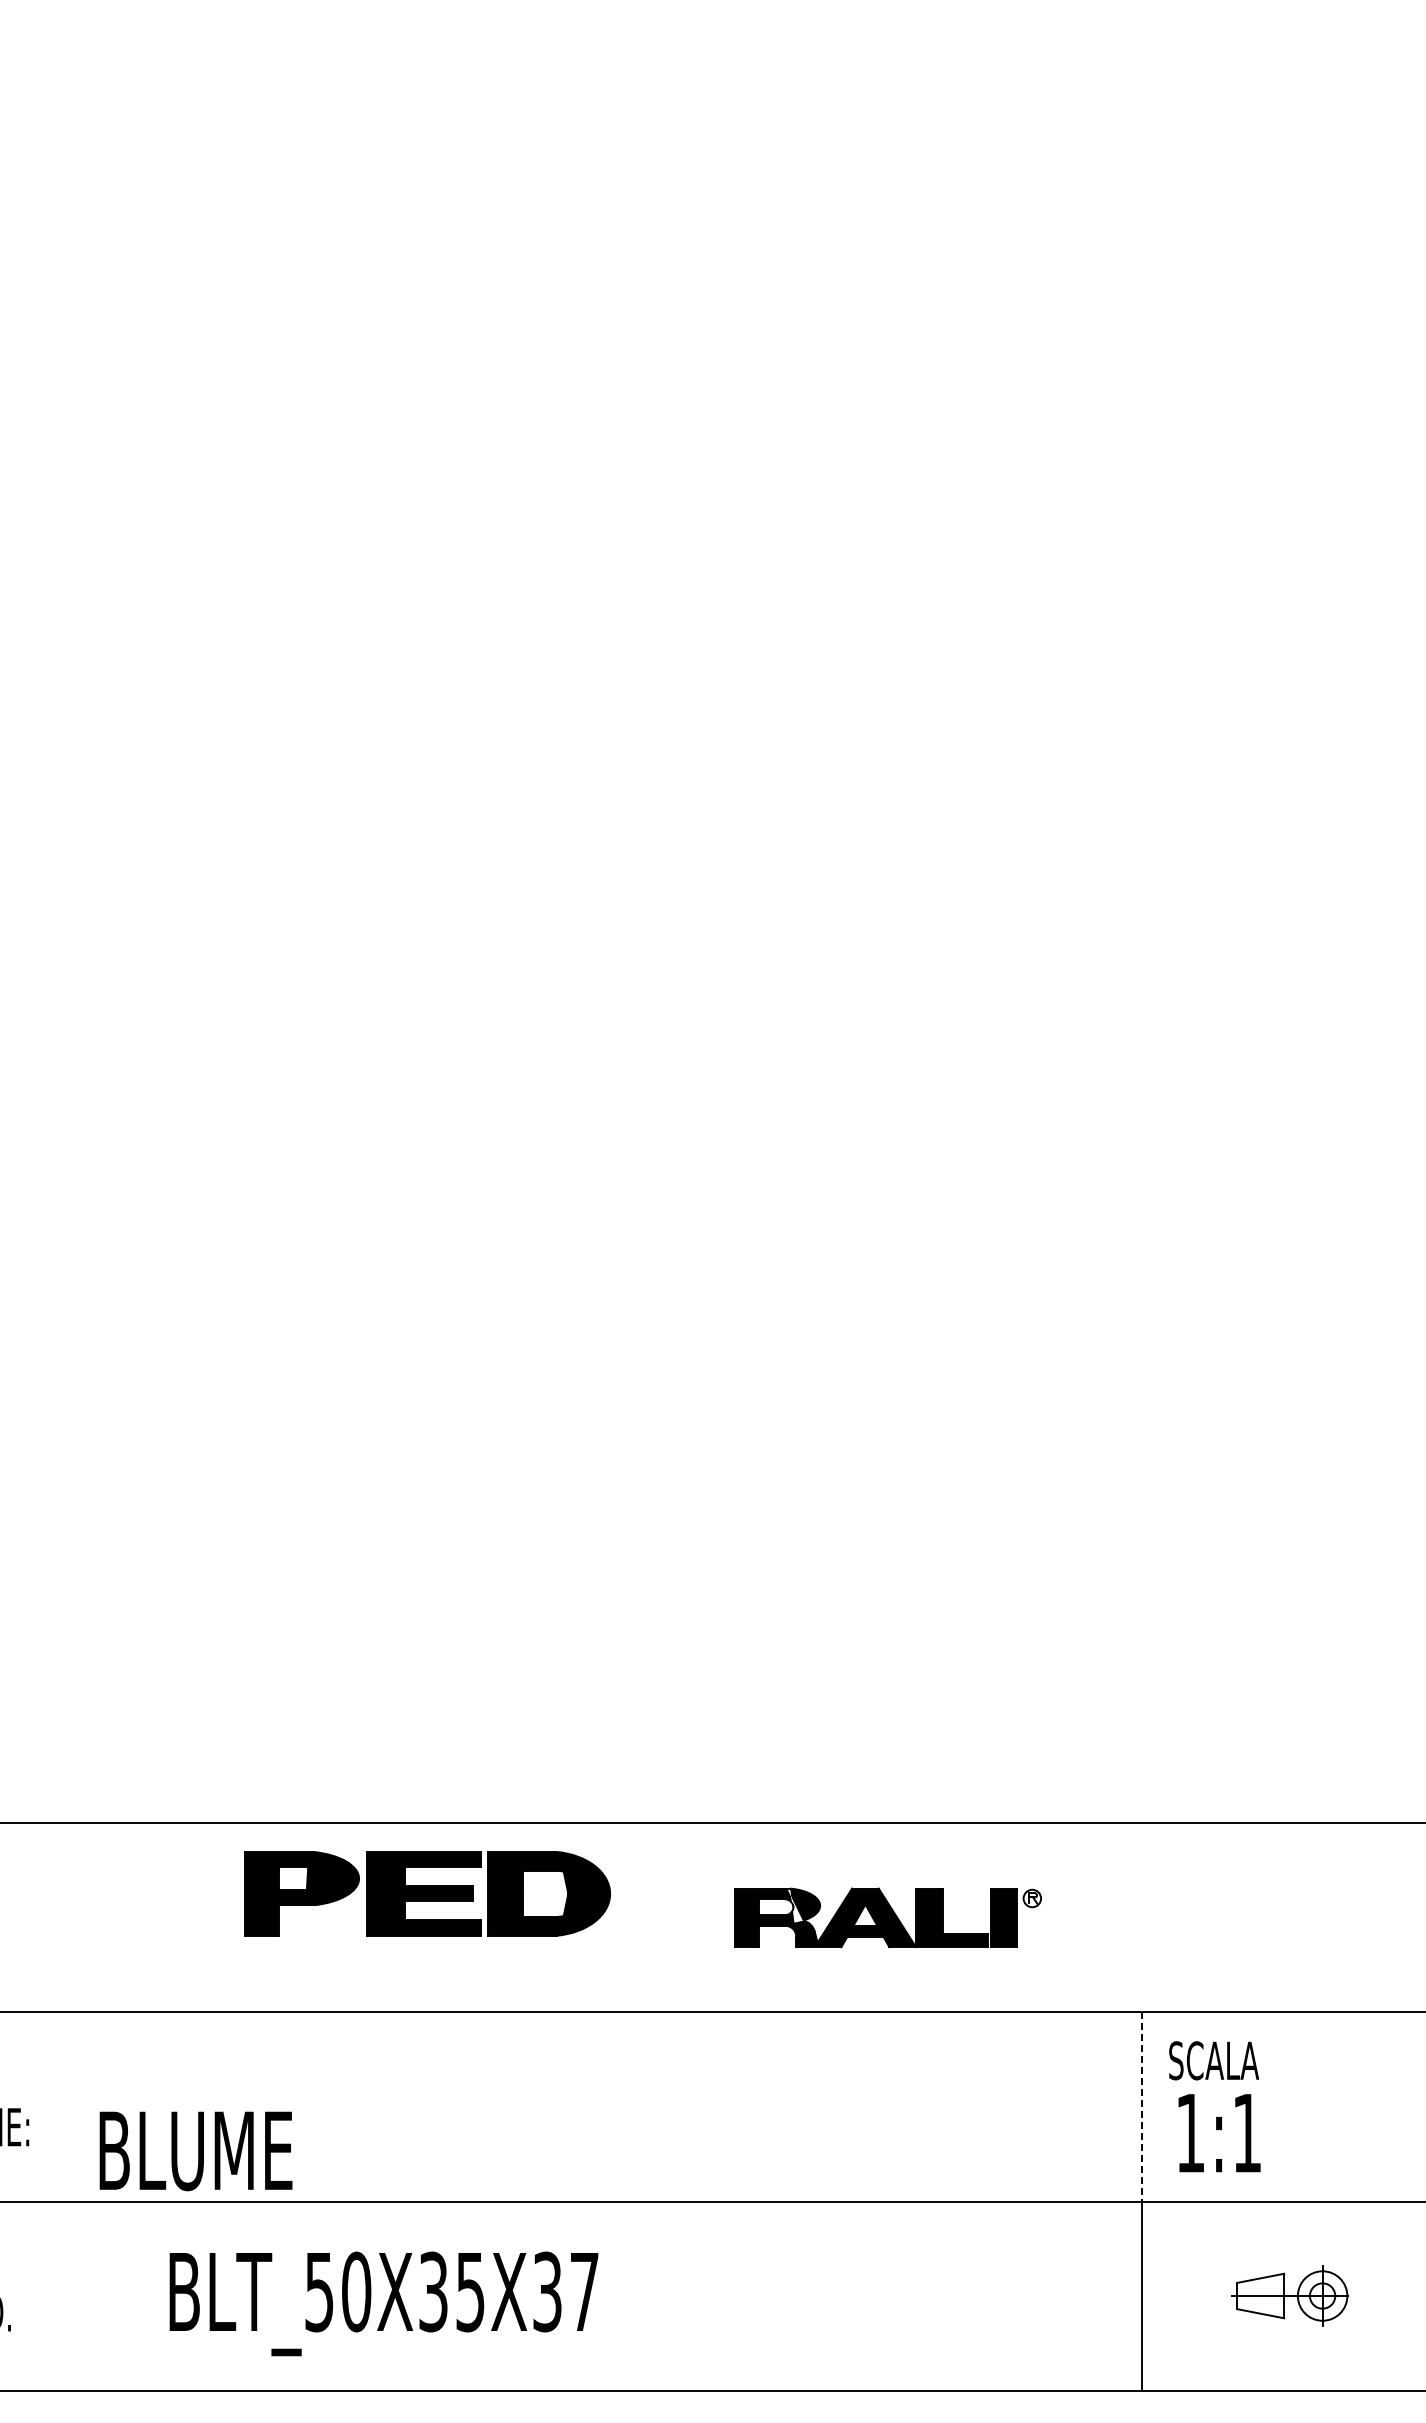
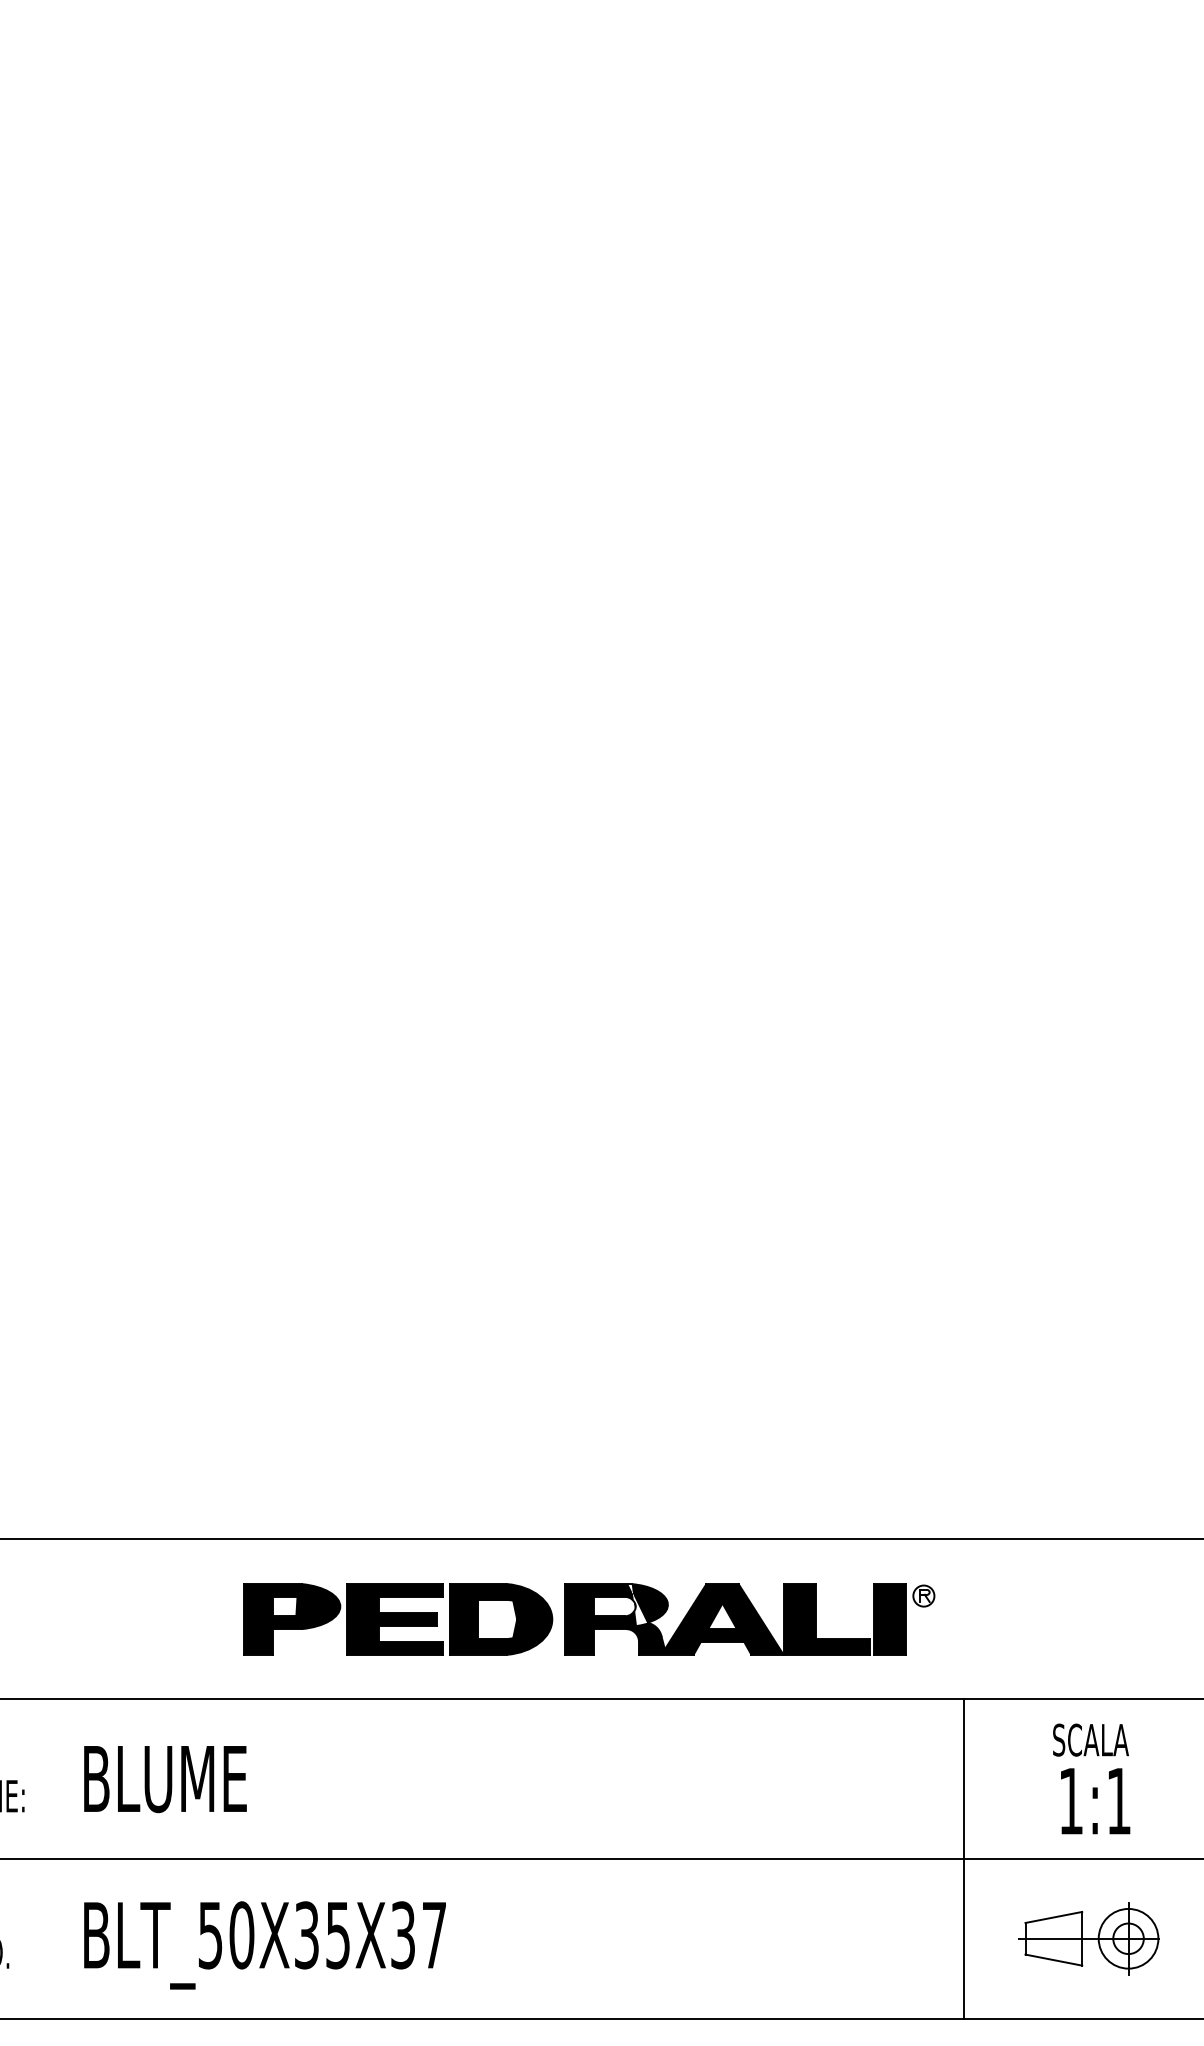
part: (427, 1893) -> (398, 1619), moved
part: (887, 1917) -> (749, 1619), size x1.43
line: (1141, 2106) -> (963, 1778), dashed -> solid
text: (1214, 2106) -> (1091, 1778), moved
text: (195, 2151) -> (165, 1779), moved
part: (1289, 2295) -> (1088, 1938), size x1.43
text: (383, 2303) -> (264, 1945), moved

